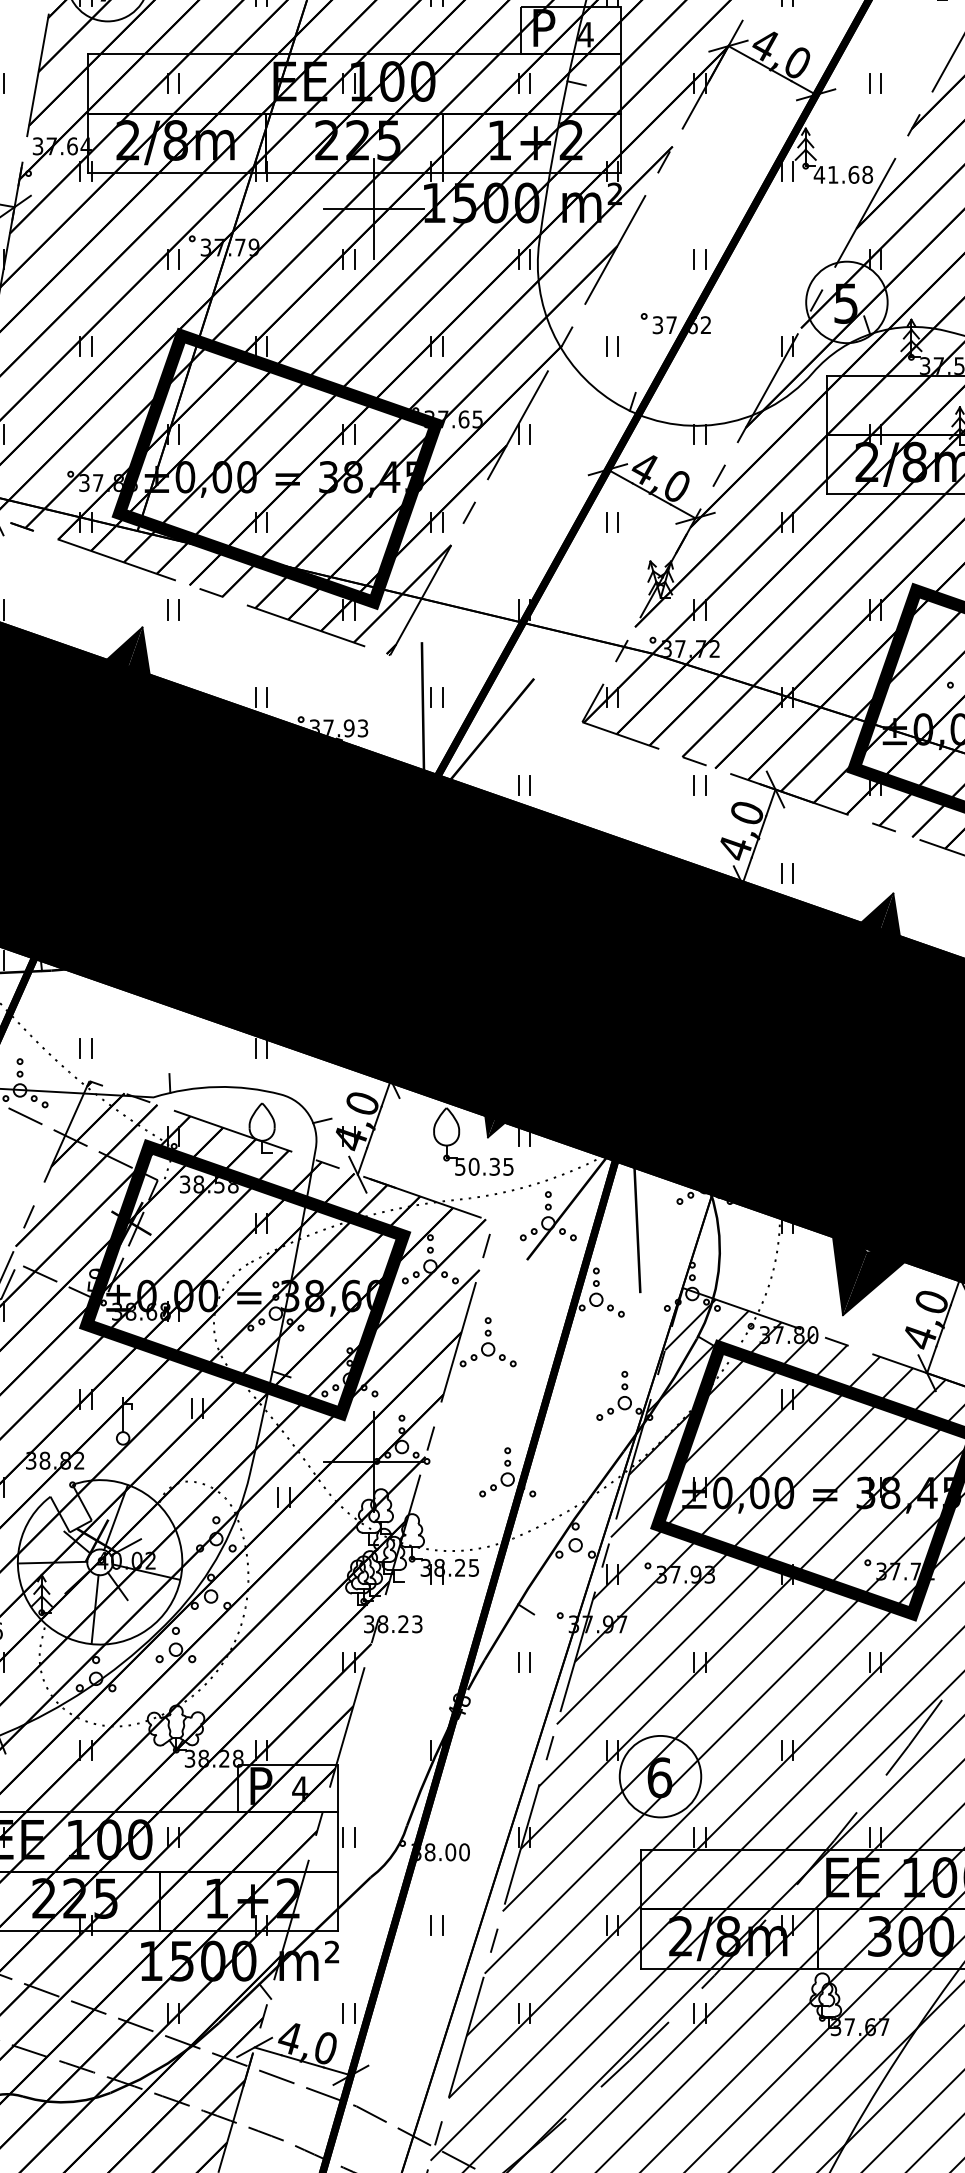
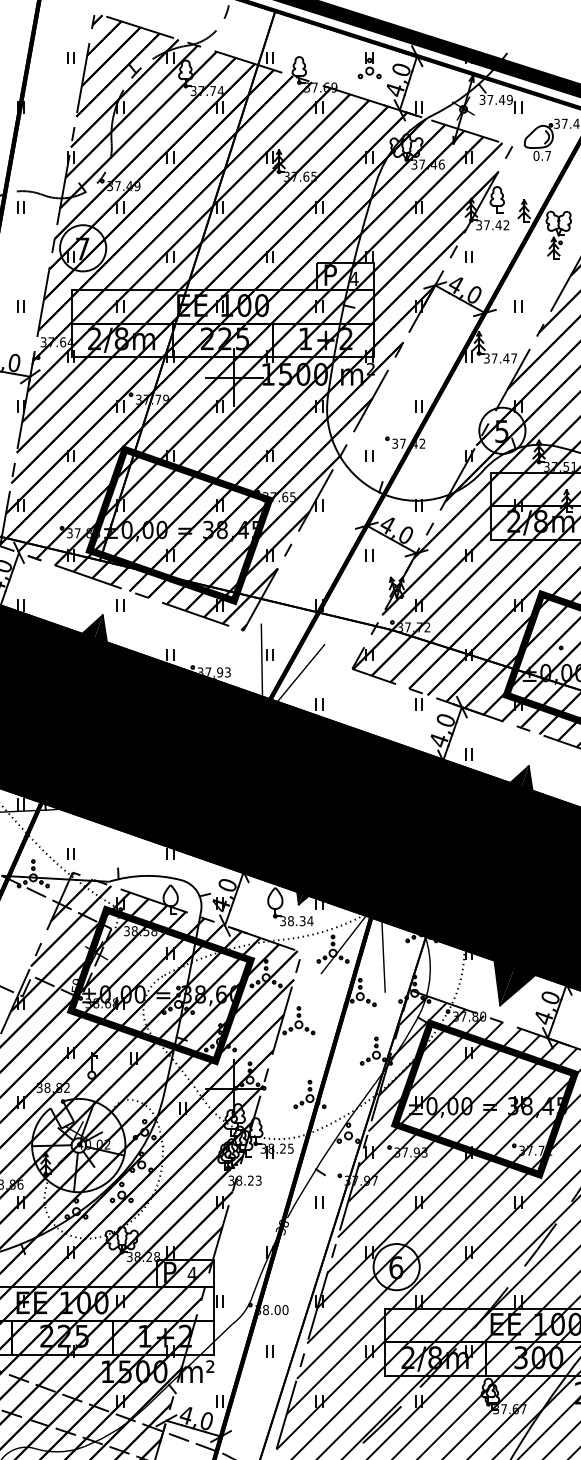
text: (843, 174) -> (500, 358), 41.68 -> 37.47
text: (693, 324) -> (415, 443), 37.62 -> 37.42
text: (483, 1167) -> (296, 921), 50.35 -> 38.34
text: (455, 1713) -> (280, 1231), 48 -> 38

